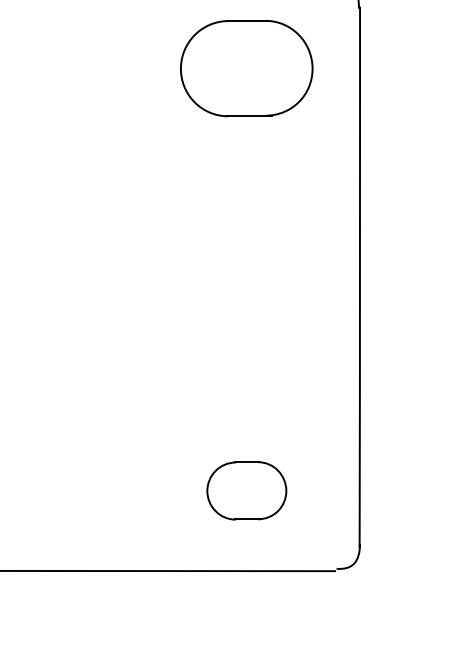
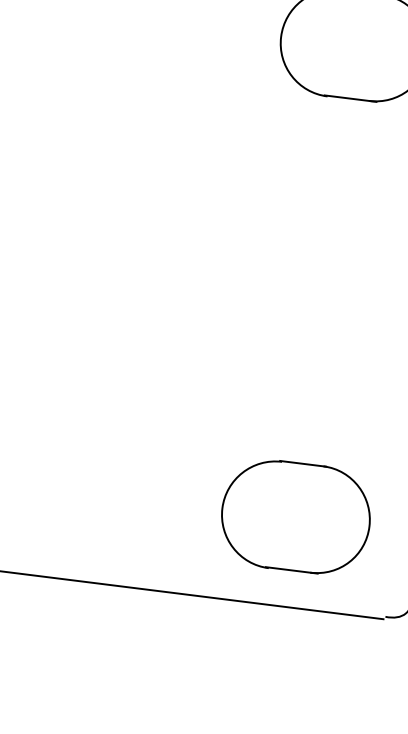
part: (246, 490) -> (295, 516), size x1.67

